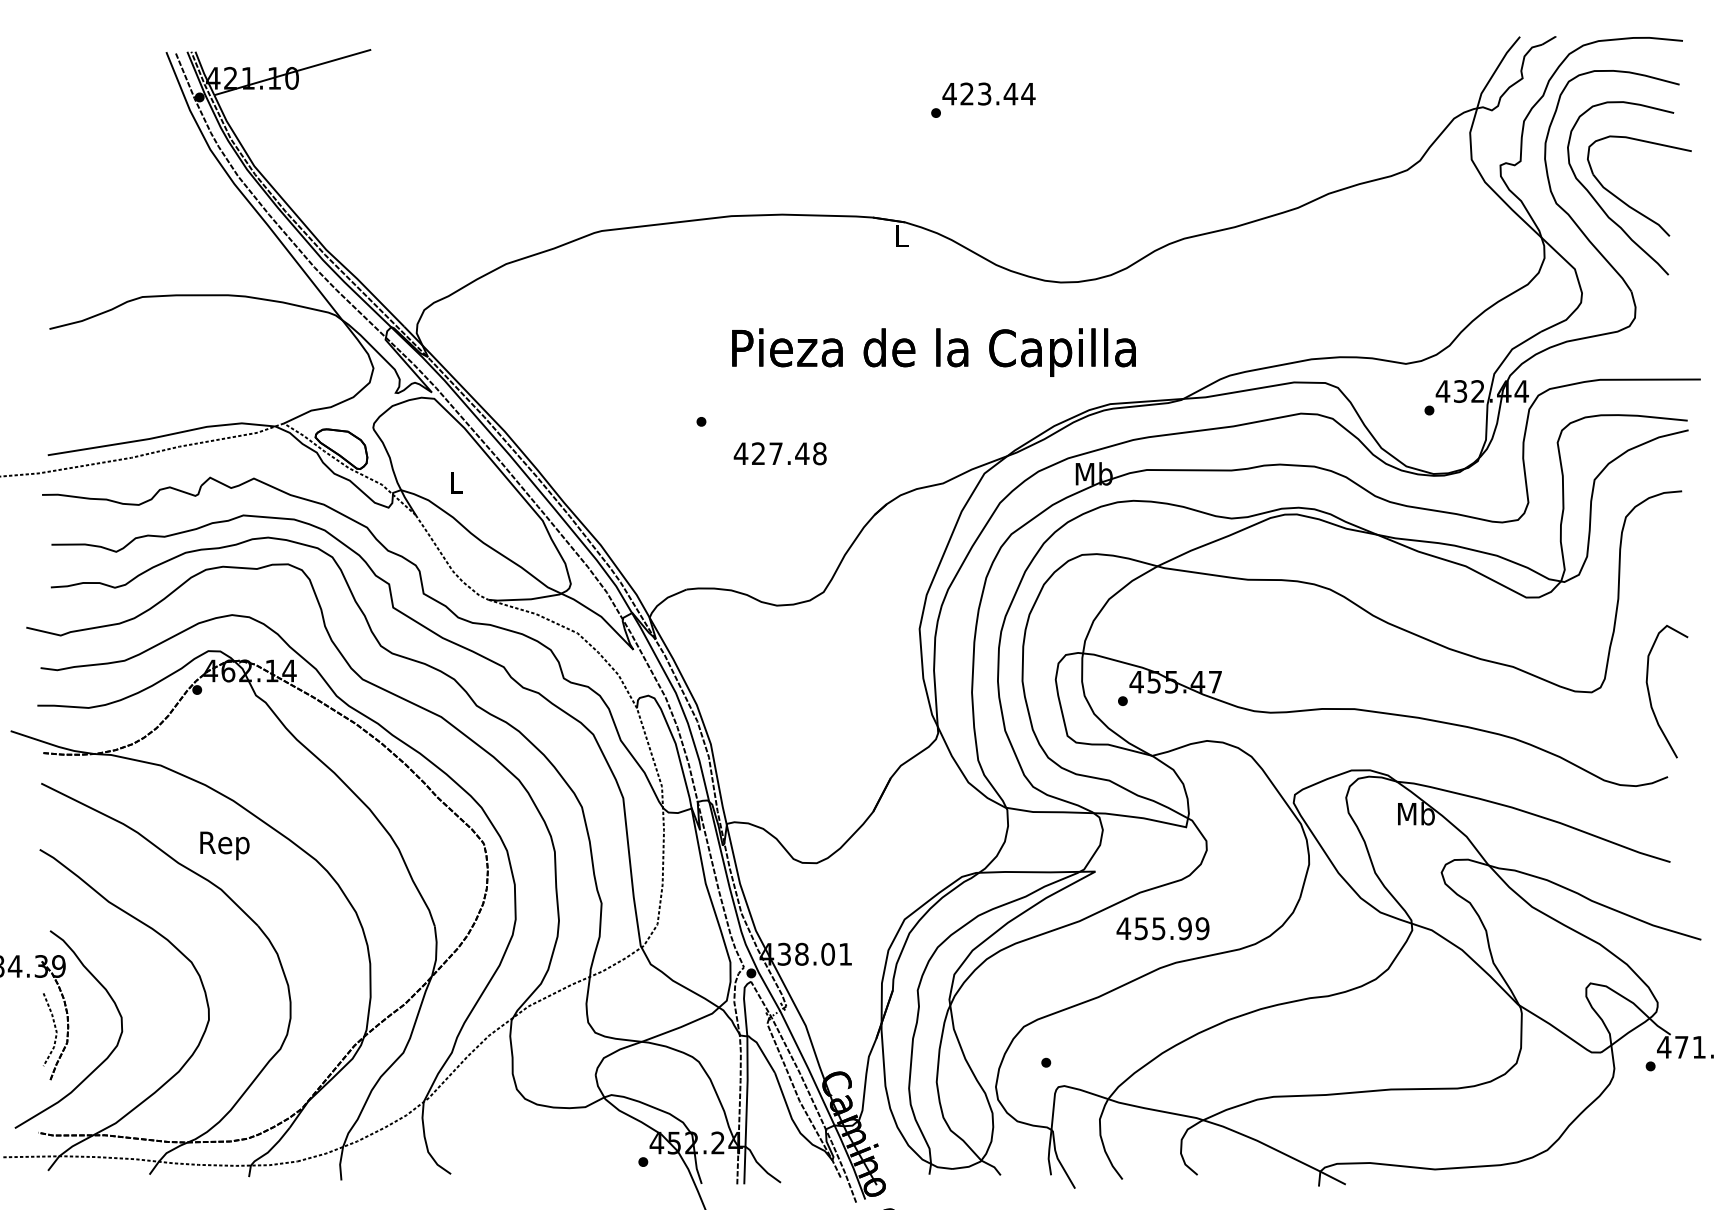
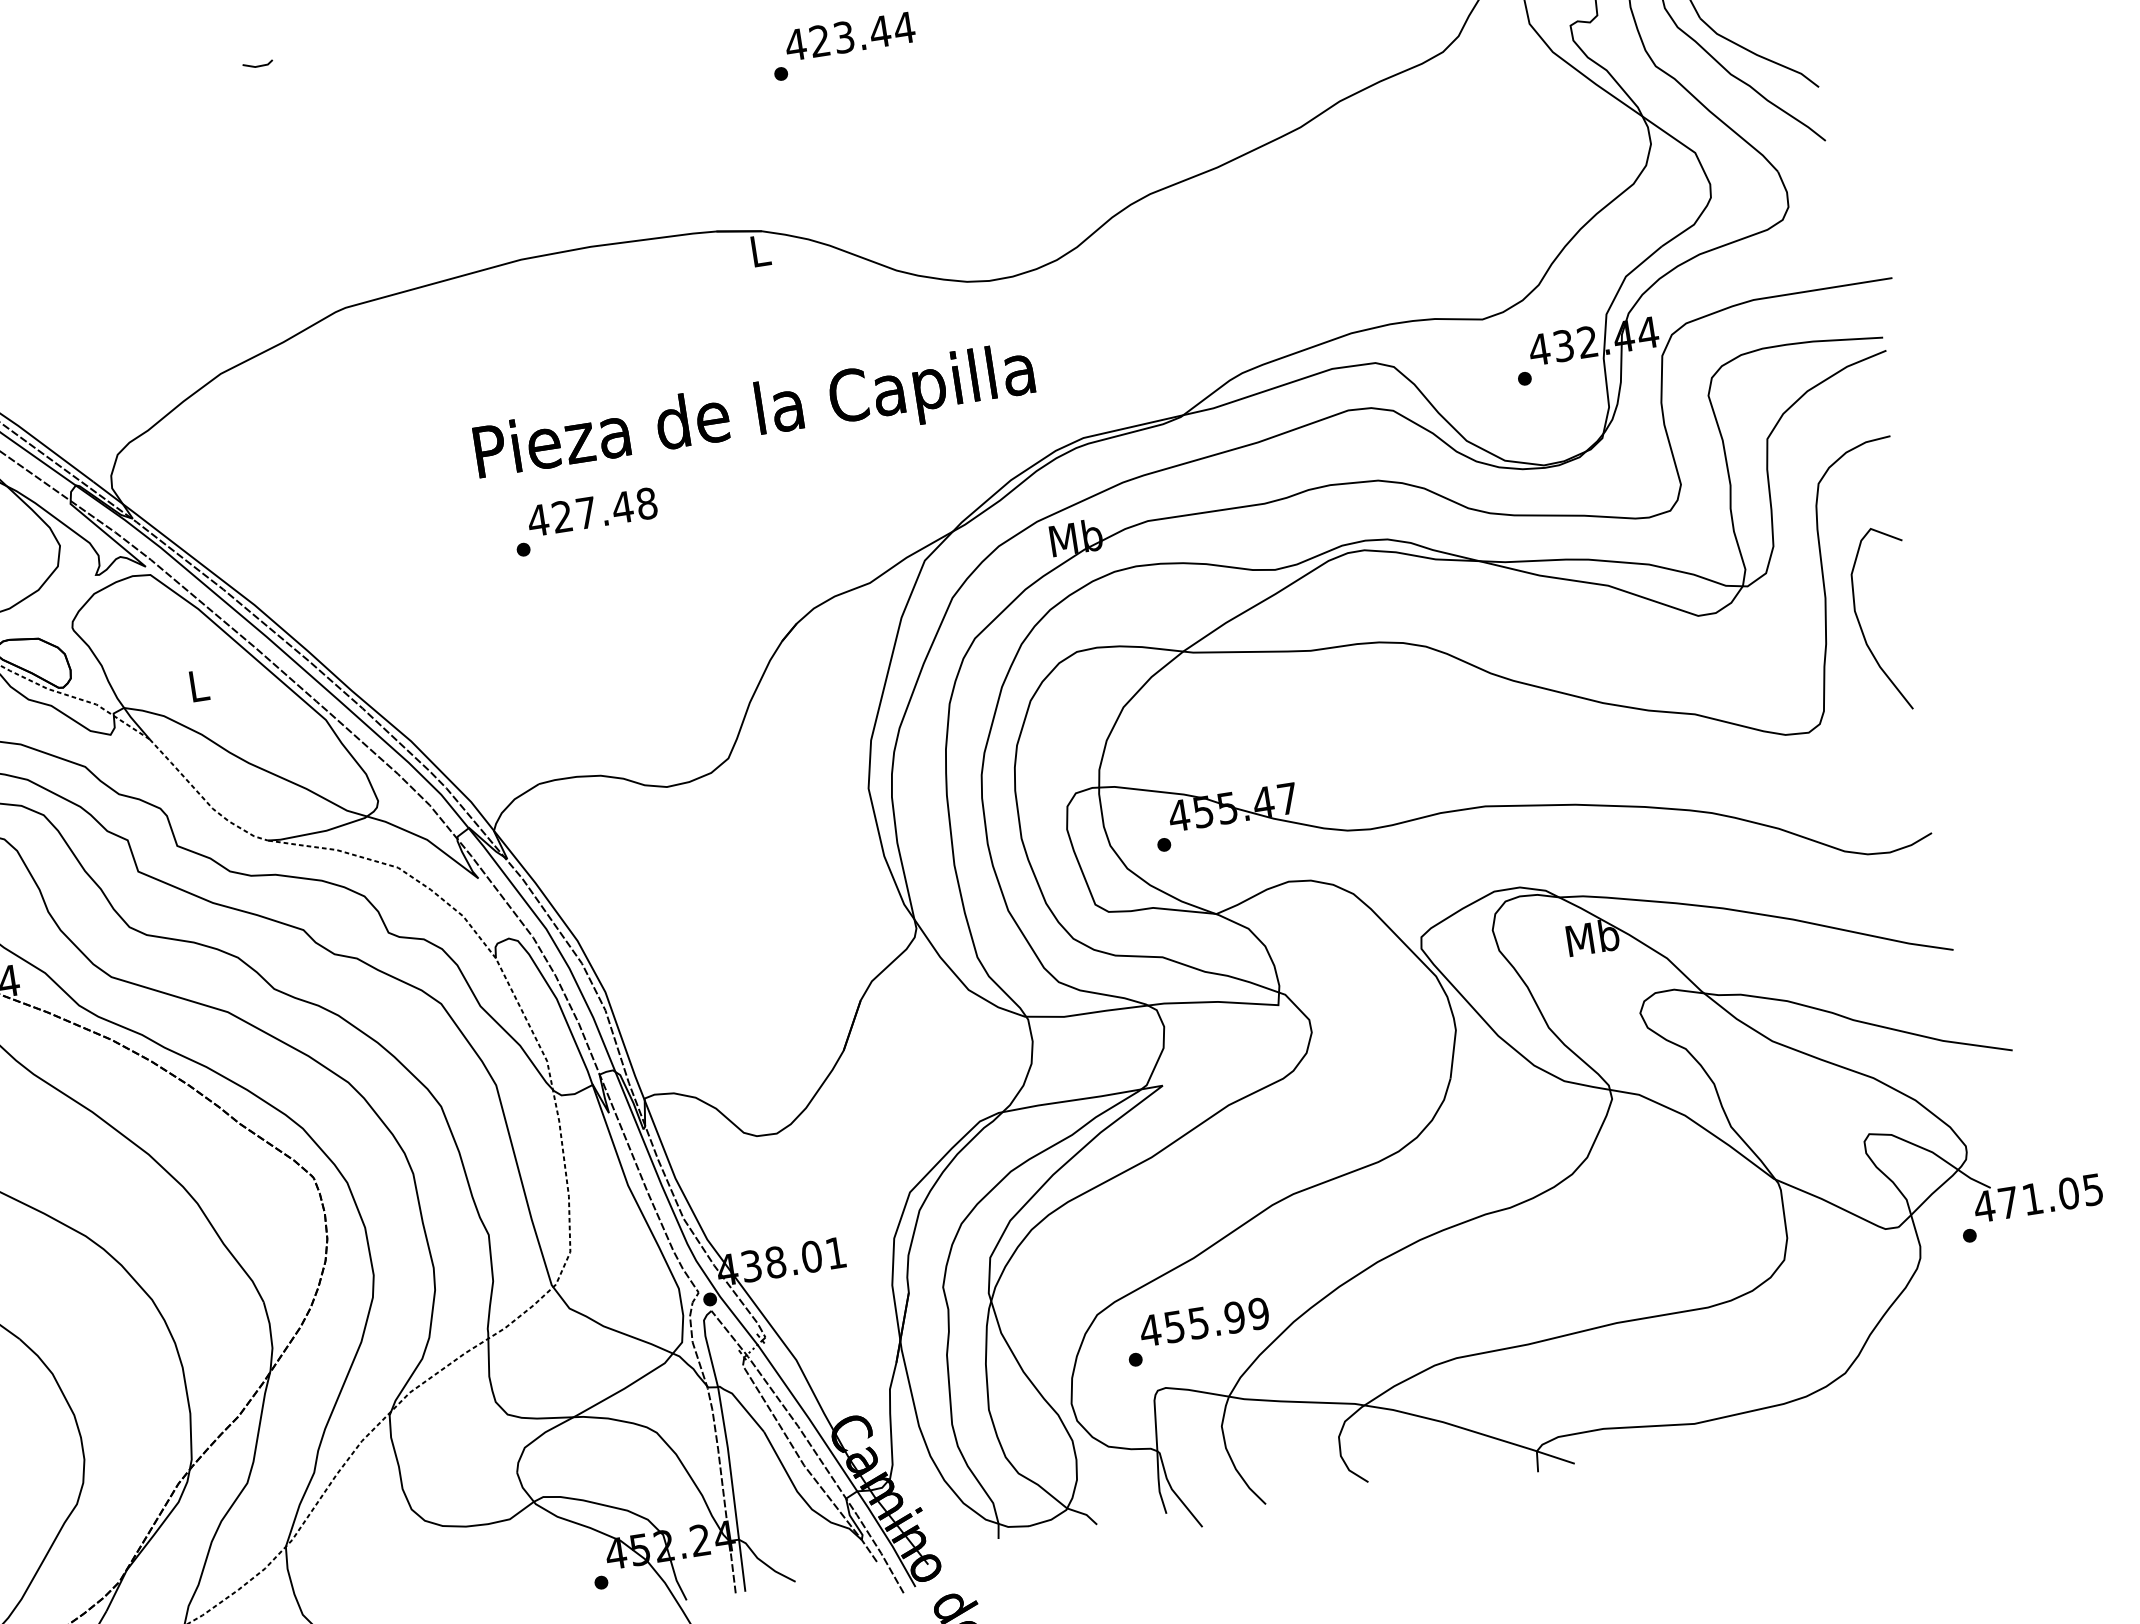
line: (566, 49) -> (258, 65), added
text: (933, 352) -> (754, 416), moved
text: (779, 453) -> (591, 511), moved
curve: (1650, 695) -> (1862, 628), moved
text: (1162, 928) -> (1203, 1322), moved

